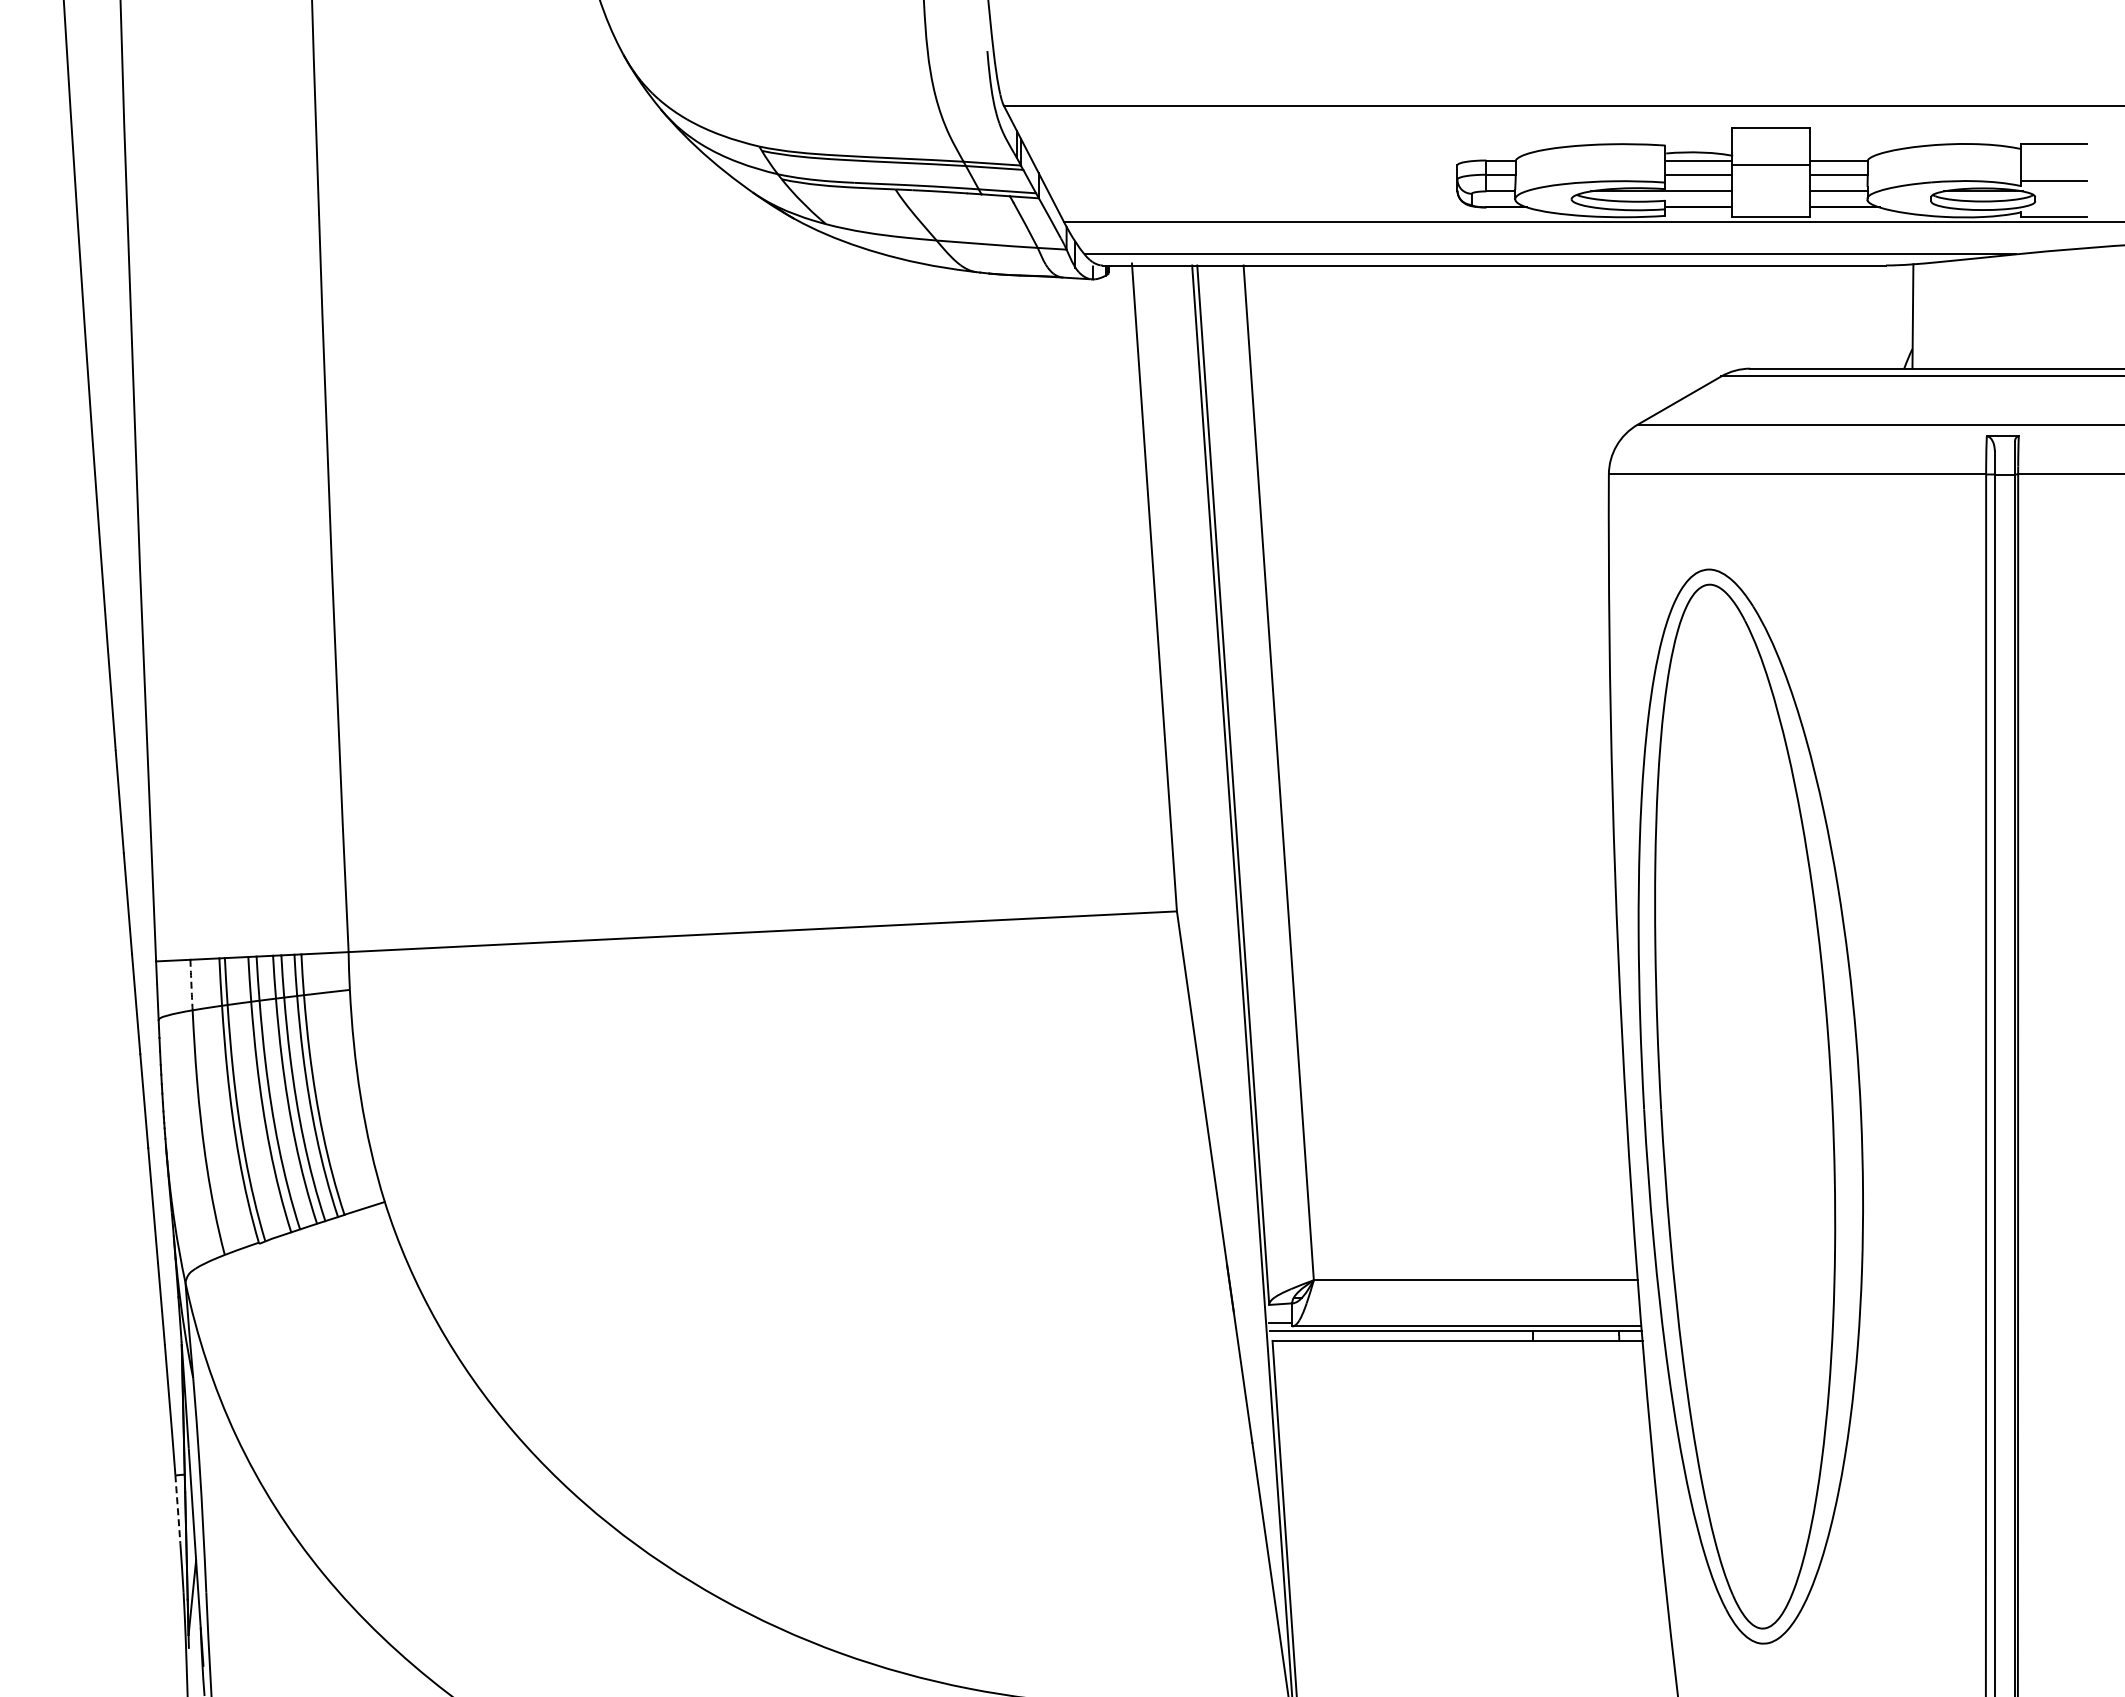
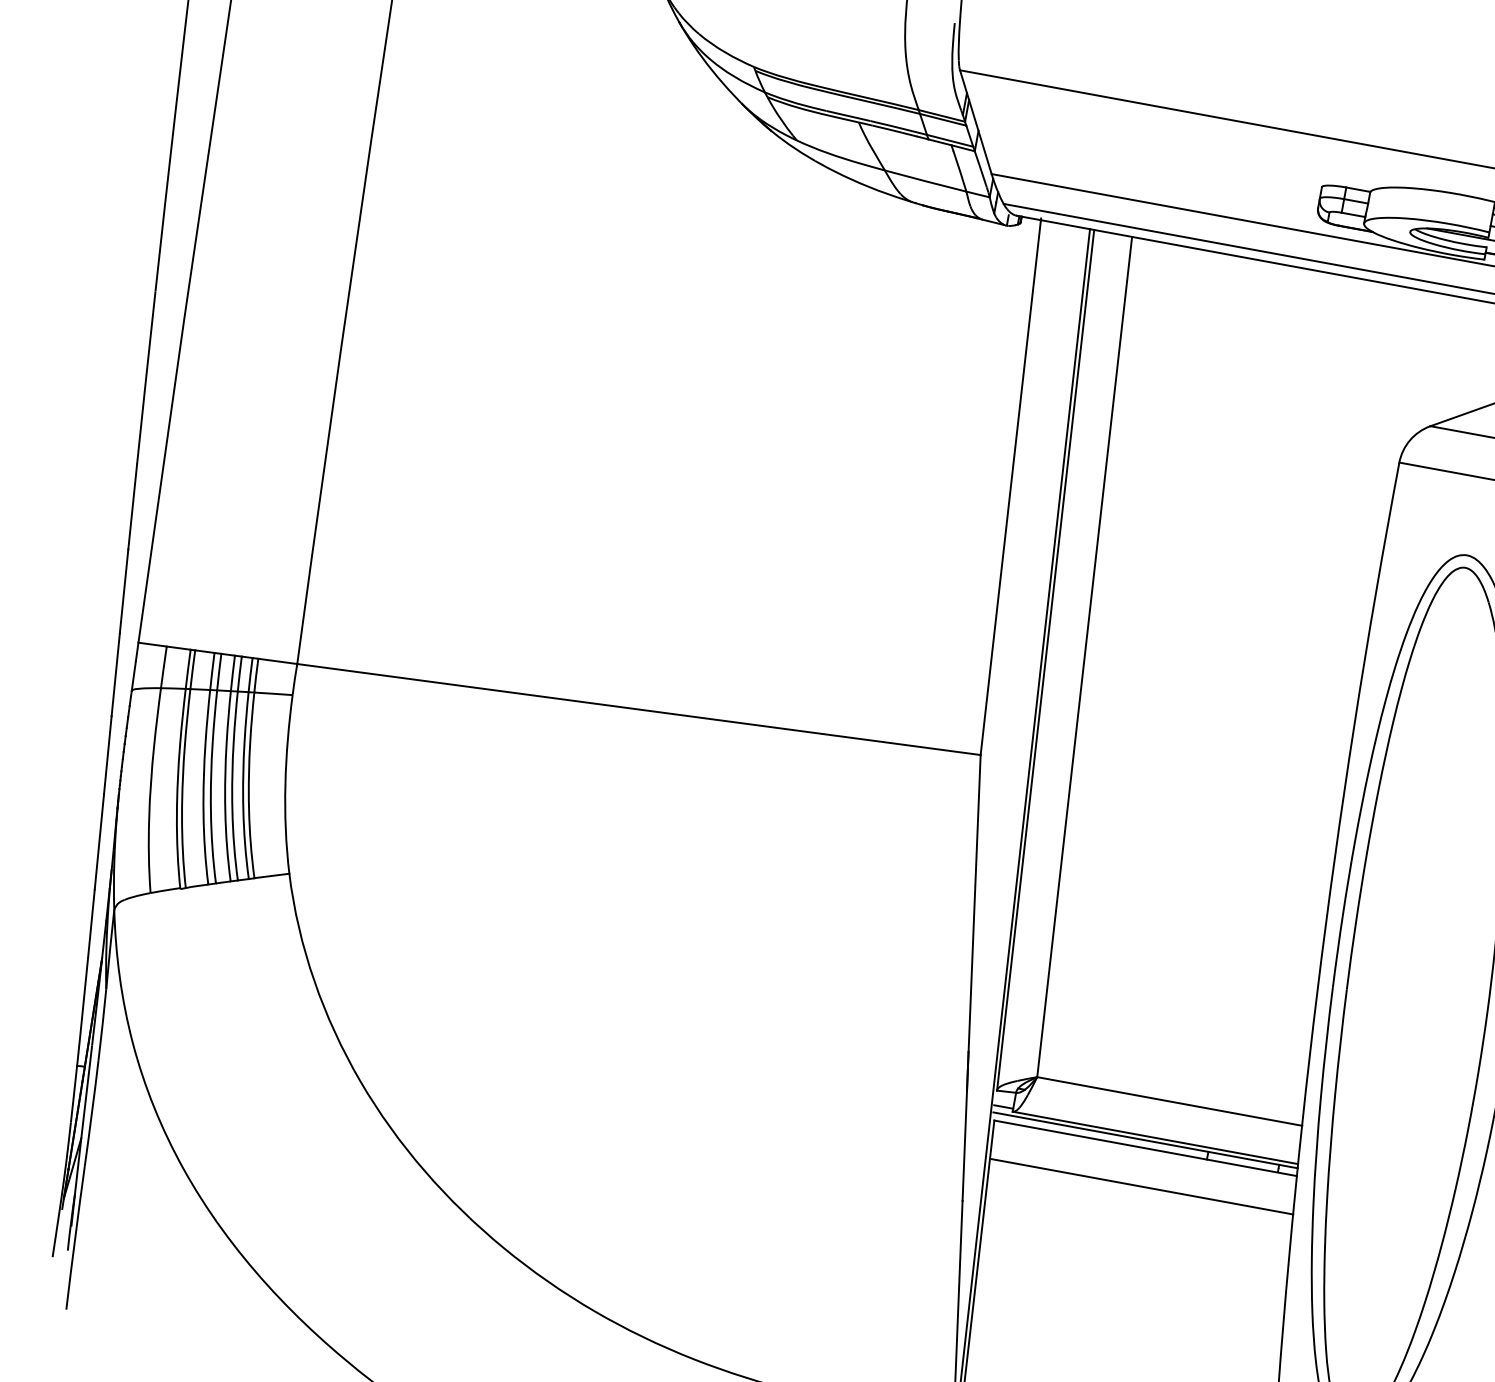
arc: (191, 985) -> (163, 667), dashed -> solid
line: (1460, 1387) -> (1141, 1186), added
line: (177, 1509) -> (73, 1094), dashed -> solid

